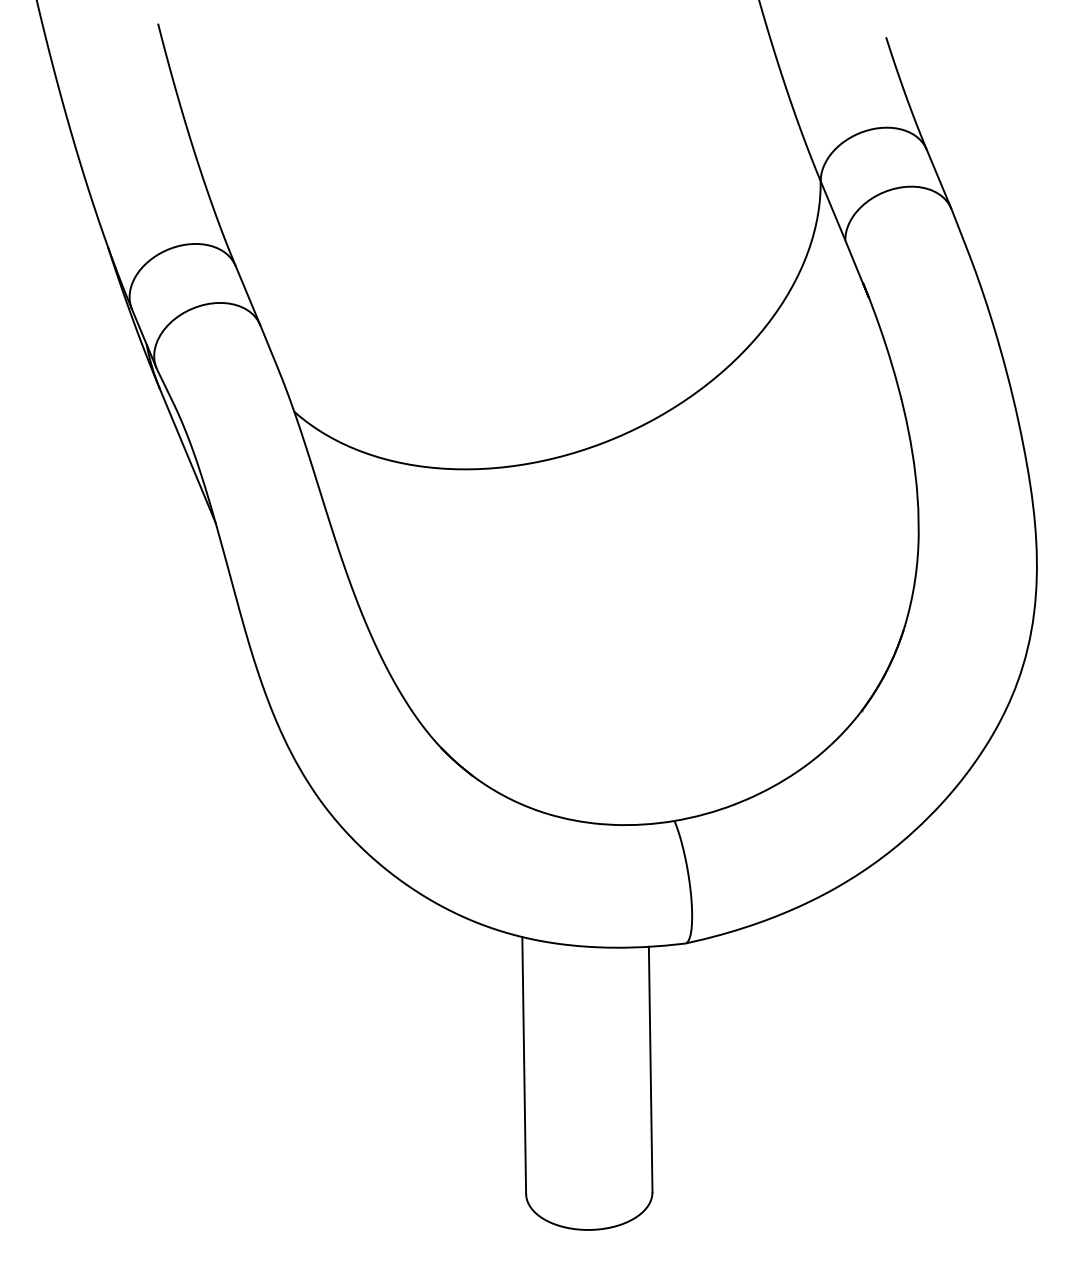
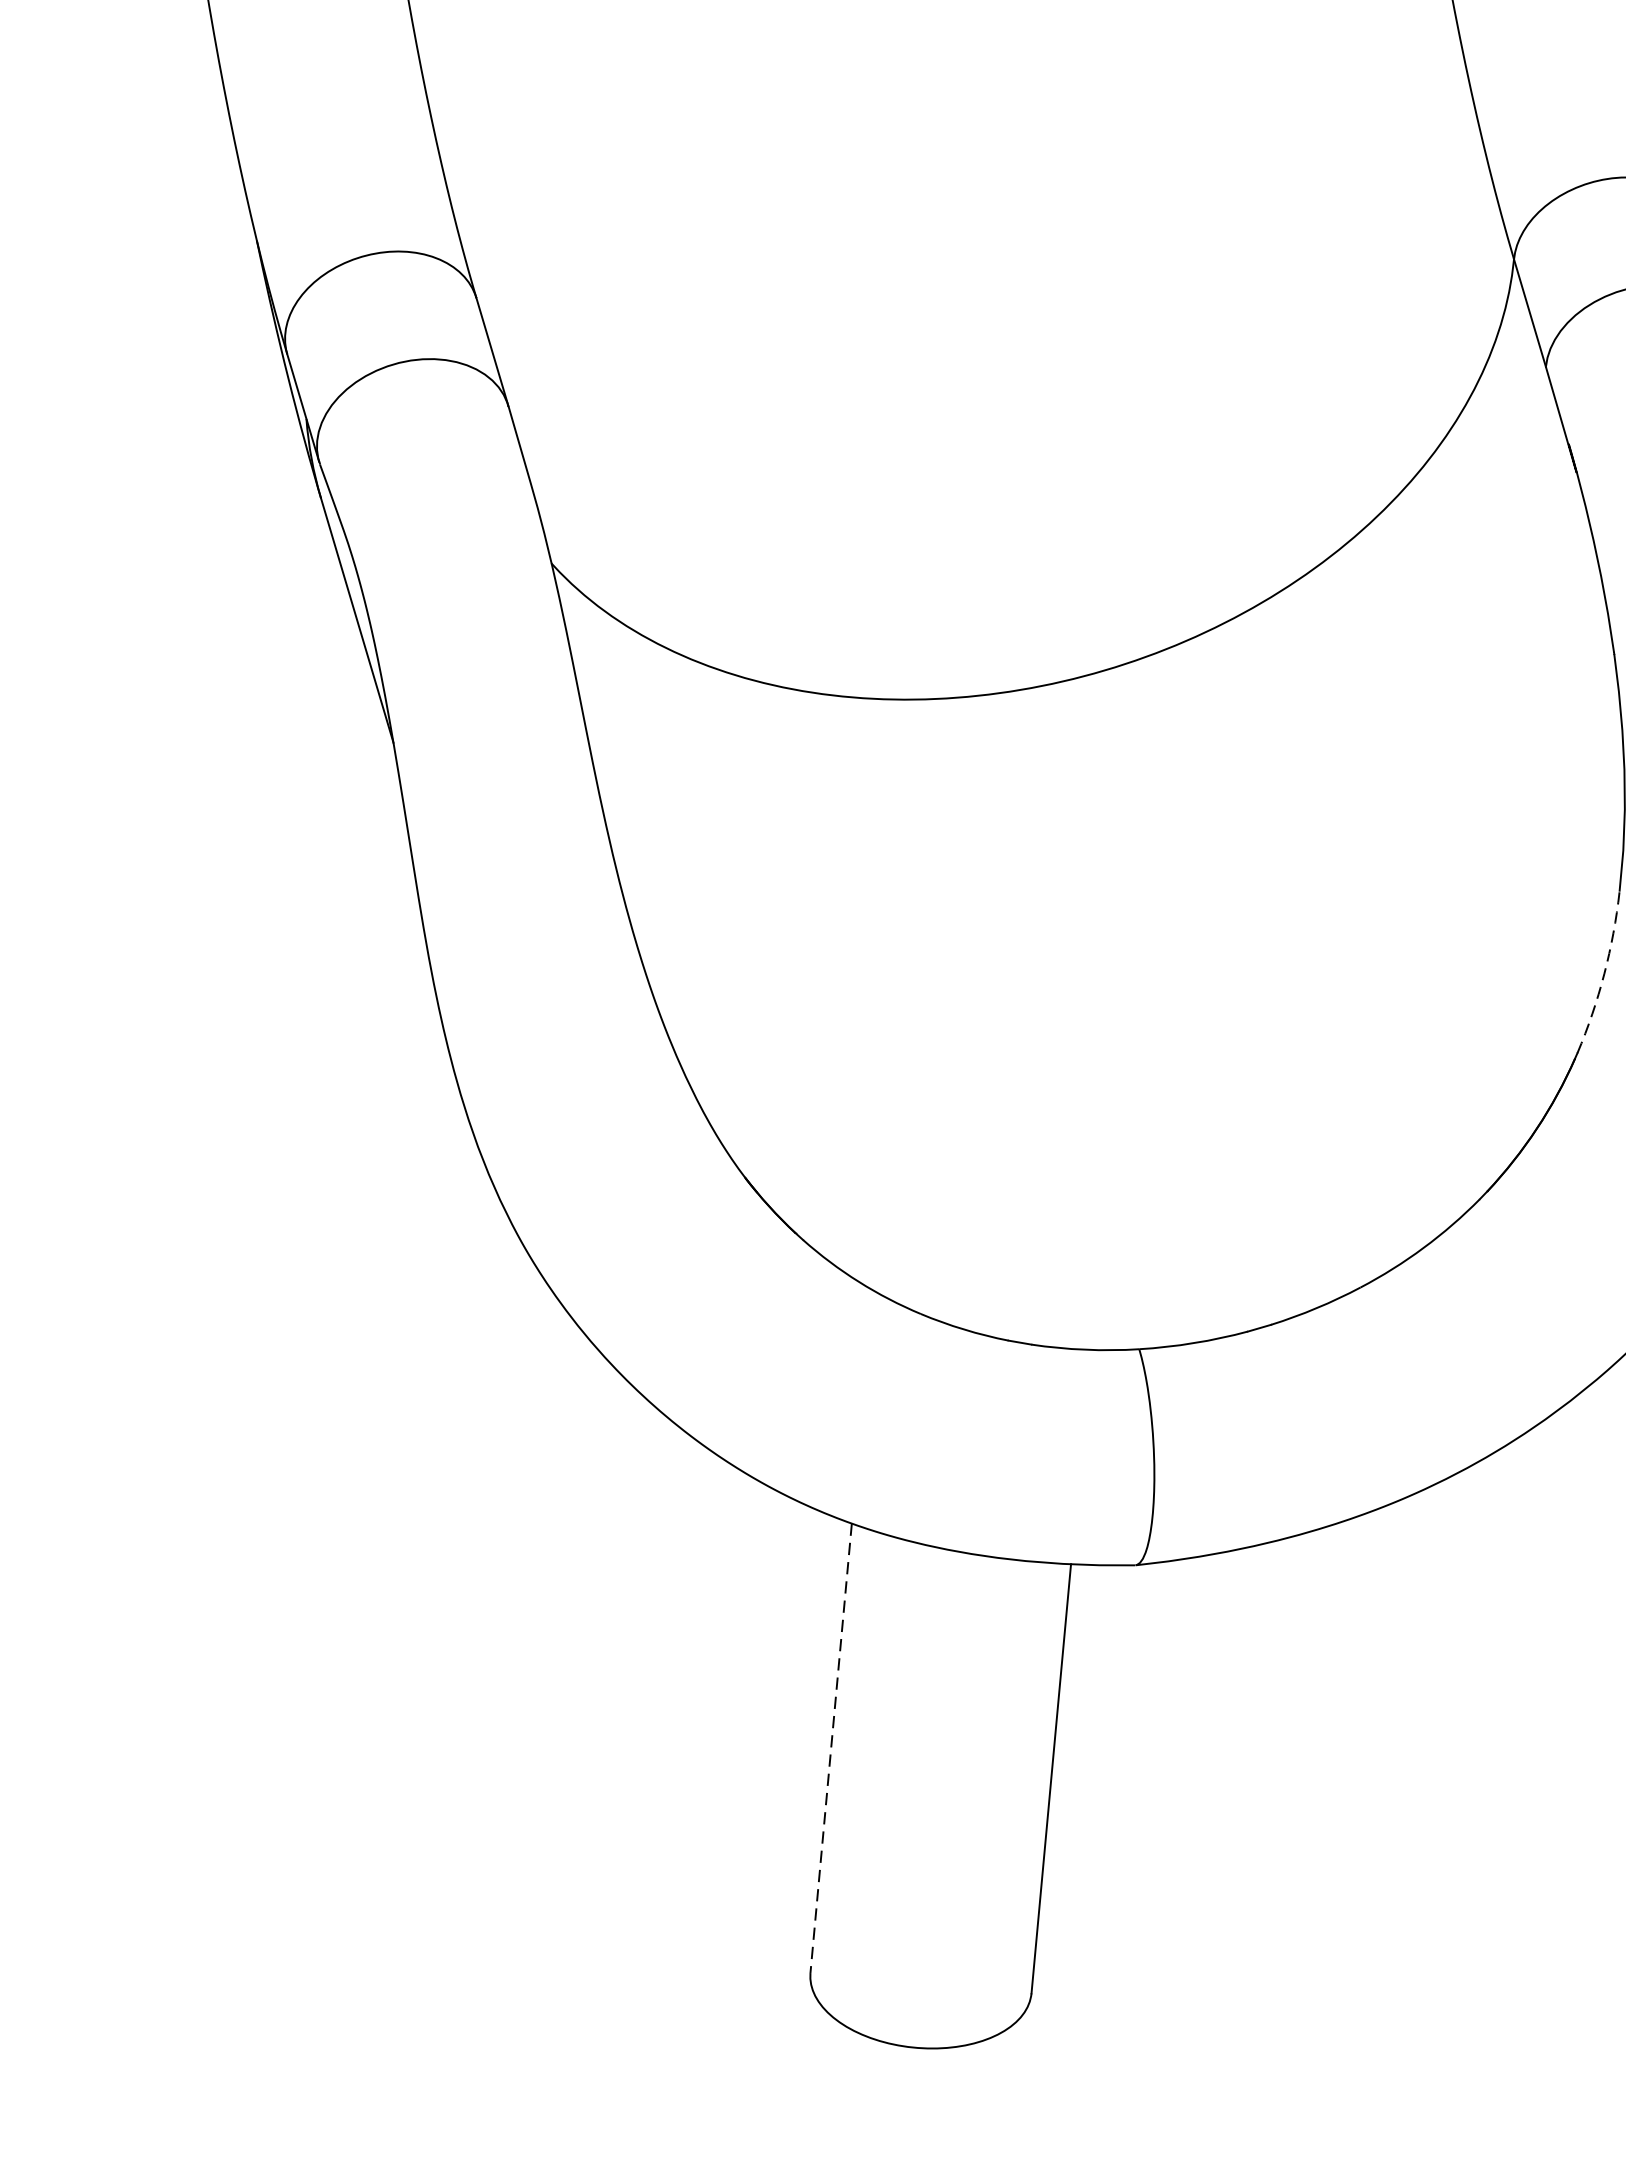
arc: (915, 580) -> (1605, 974), solid -> dashed
line: (524, 1066) -> (831, 1750), solid -> dashed

